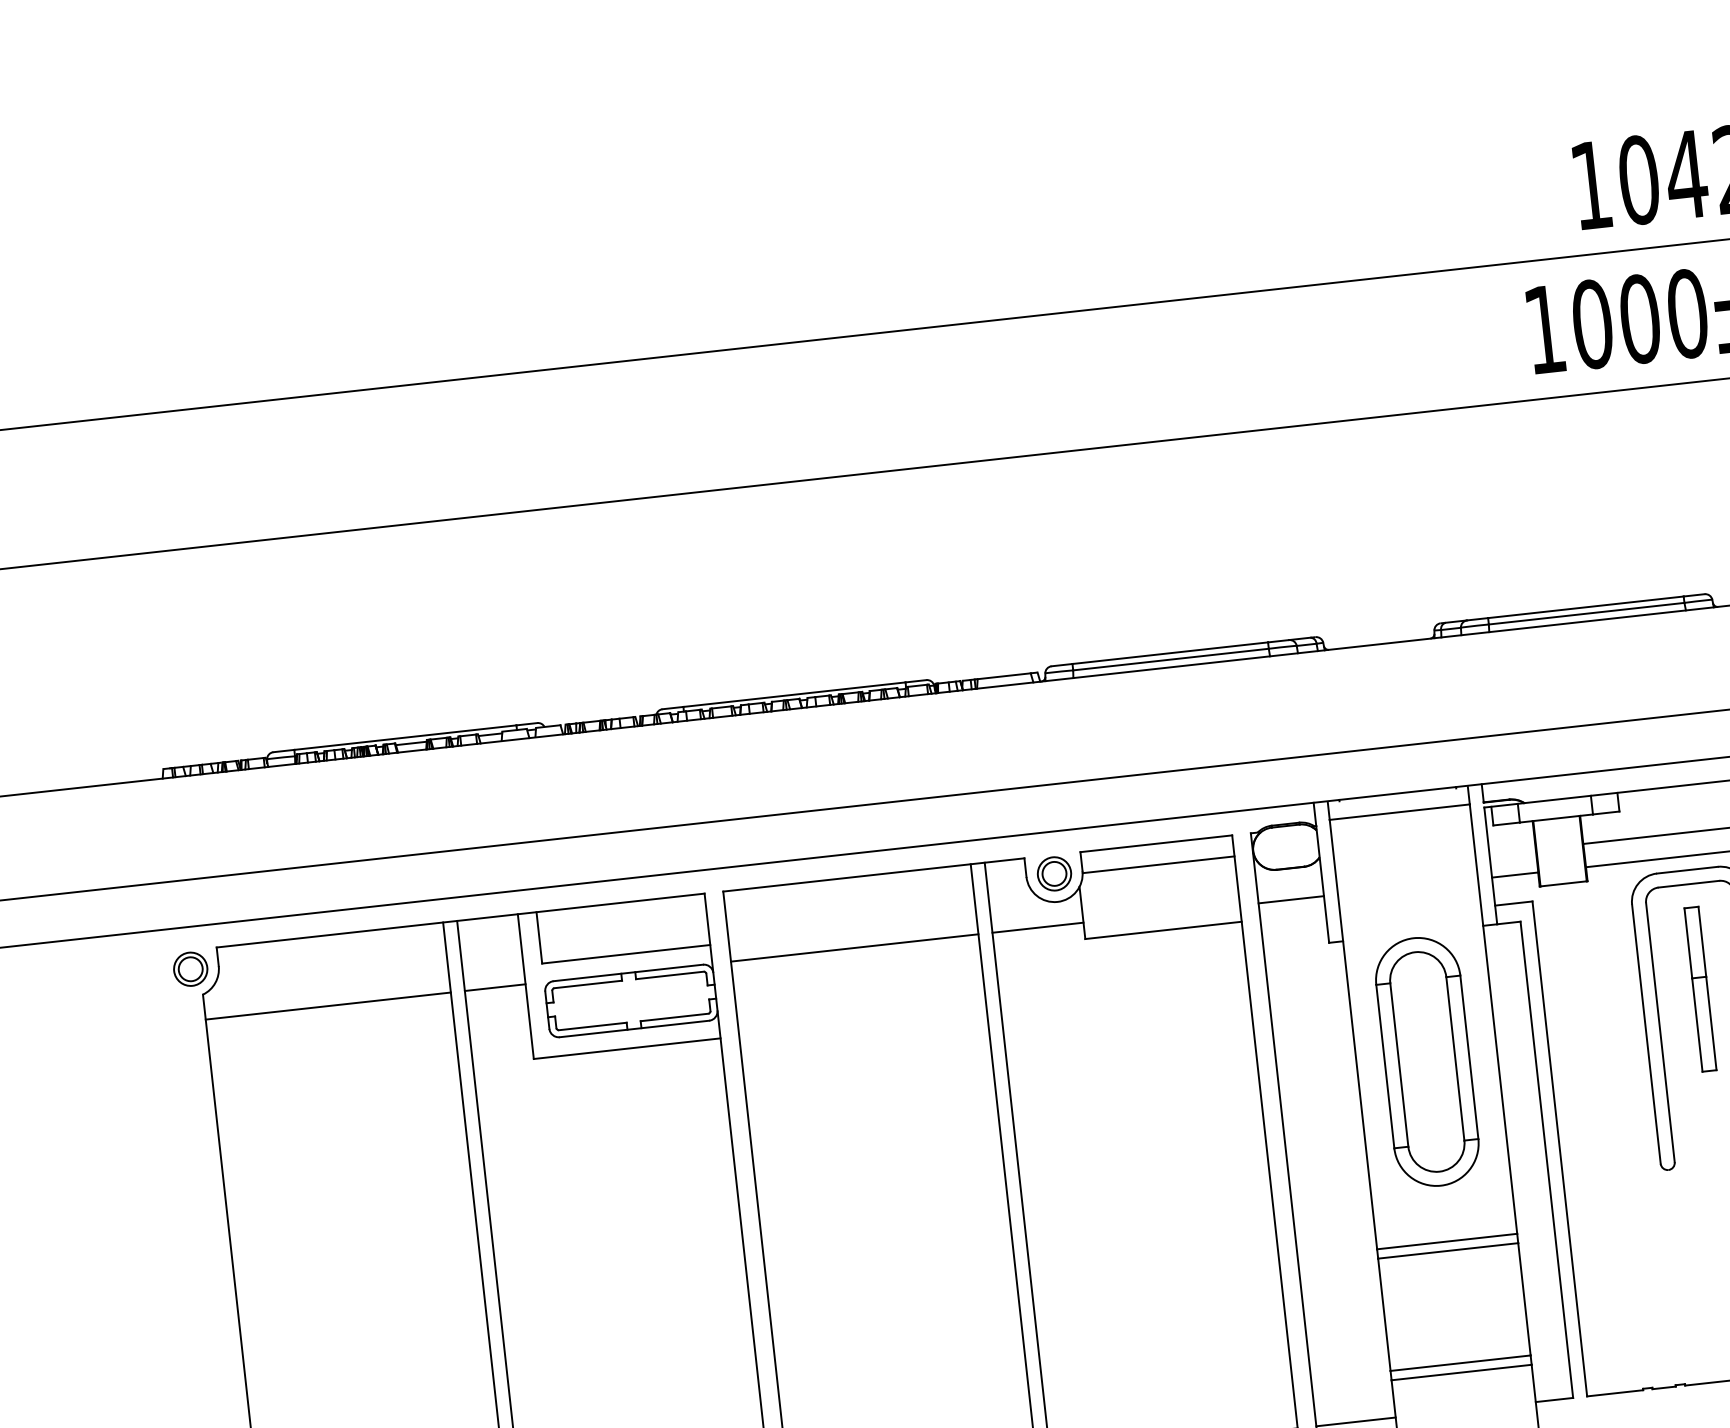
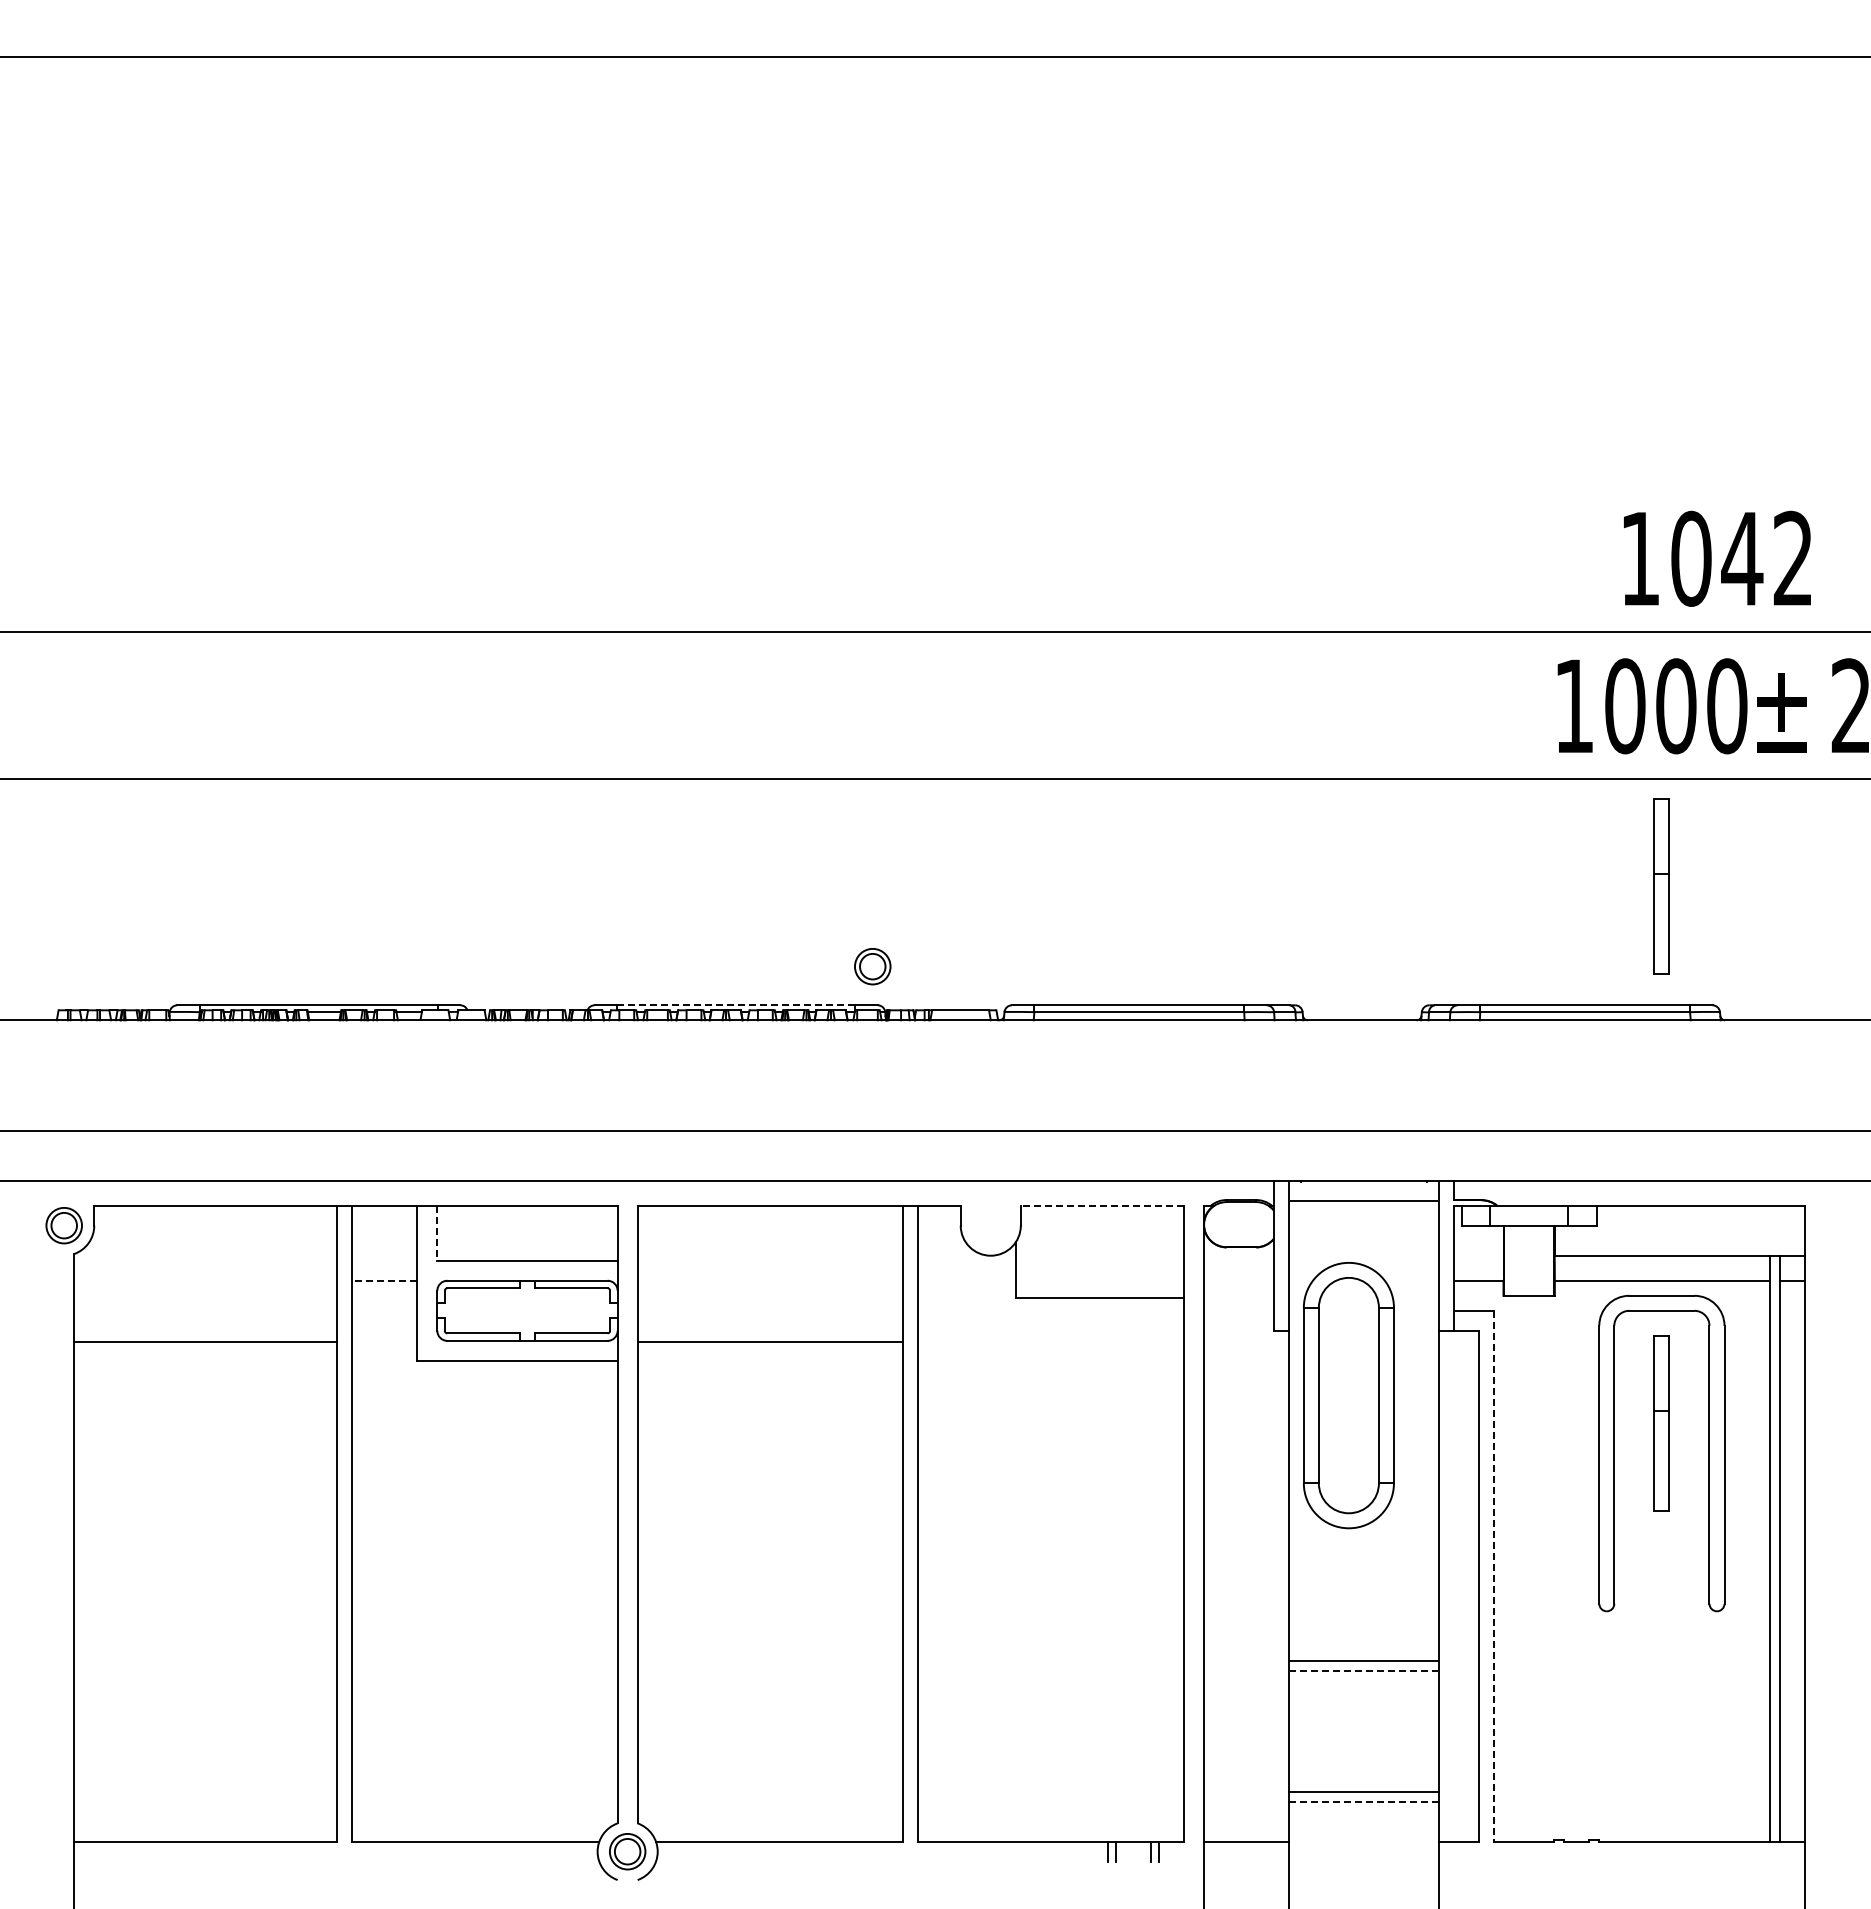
part: (1644, 488) -> (1661, 886), added
line: (794, 694) -> (736, 1005), solid -> dashed
line: (1155, 843) -> (1101, 1205), solid -> dashed
line: (1158, 865) -> (1101, 1228), removed
part: (1054, 873) -> (872, 966), moved
line: (1291, 899) -> (1238, 1280), removed
line: (1037, 927) -> (966, 1280), removed
line: (539, 938) -> (437, 1233), solid -> dashed
line: (854, 947) -> (770, 1341), moved
line: (494, 987) -> (384, 1280), solid -> dashed
line: (328, 1005) -> (205, 1341), moved
part: (1426, 1061) -> (1348, 1395), moved
line: (1560, 1149) -> (1494, 1576), solid -> dashed
line: (1448, 1251) -> (1364, 1671), solid -> dashed
line: (1462, 1372) -> (1364, 1801), solid -> dashed

